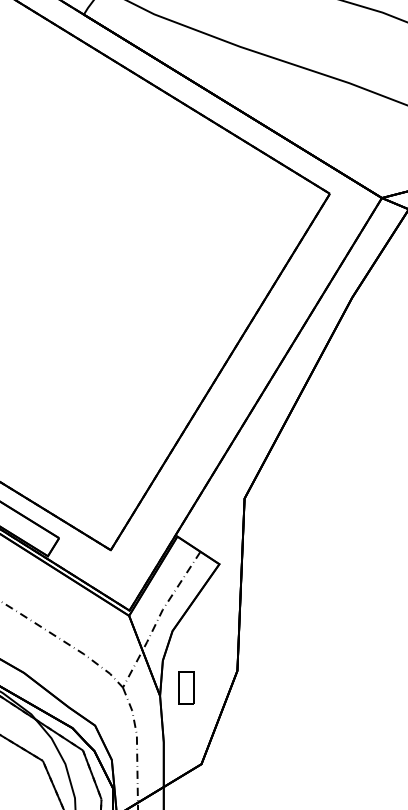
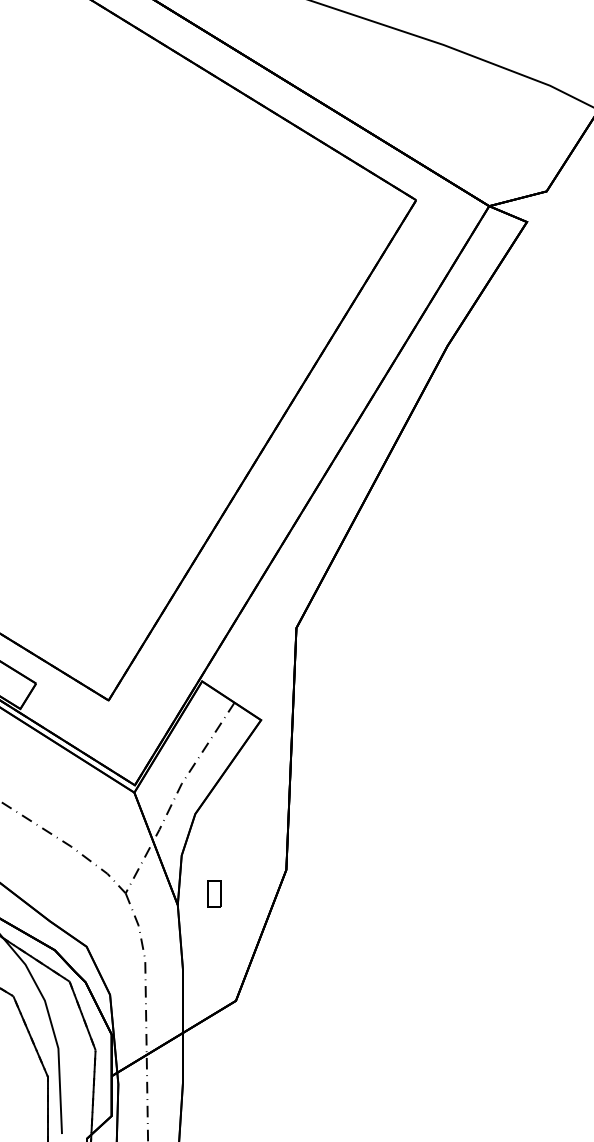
part: (186, 687) -> (214, 893), size x0.6

